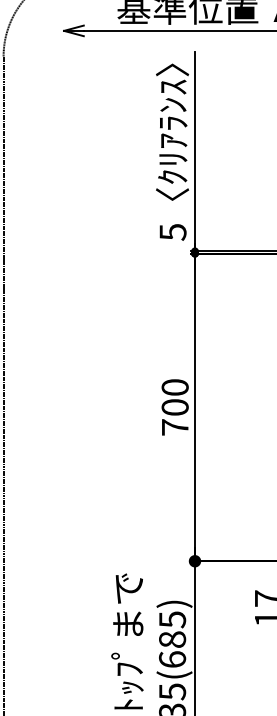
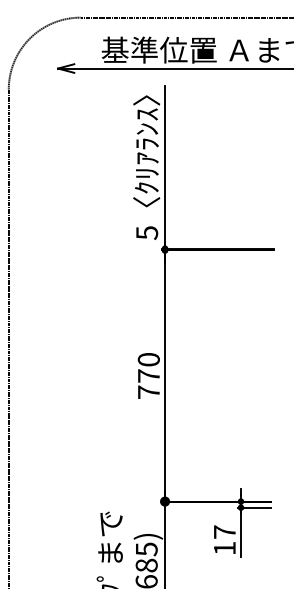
text: (174, 406) -> (148, 375), 700 -> 770

